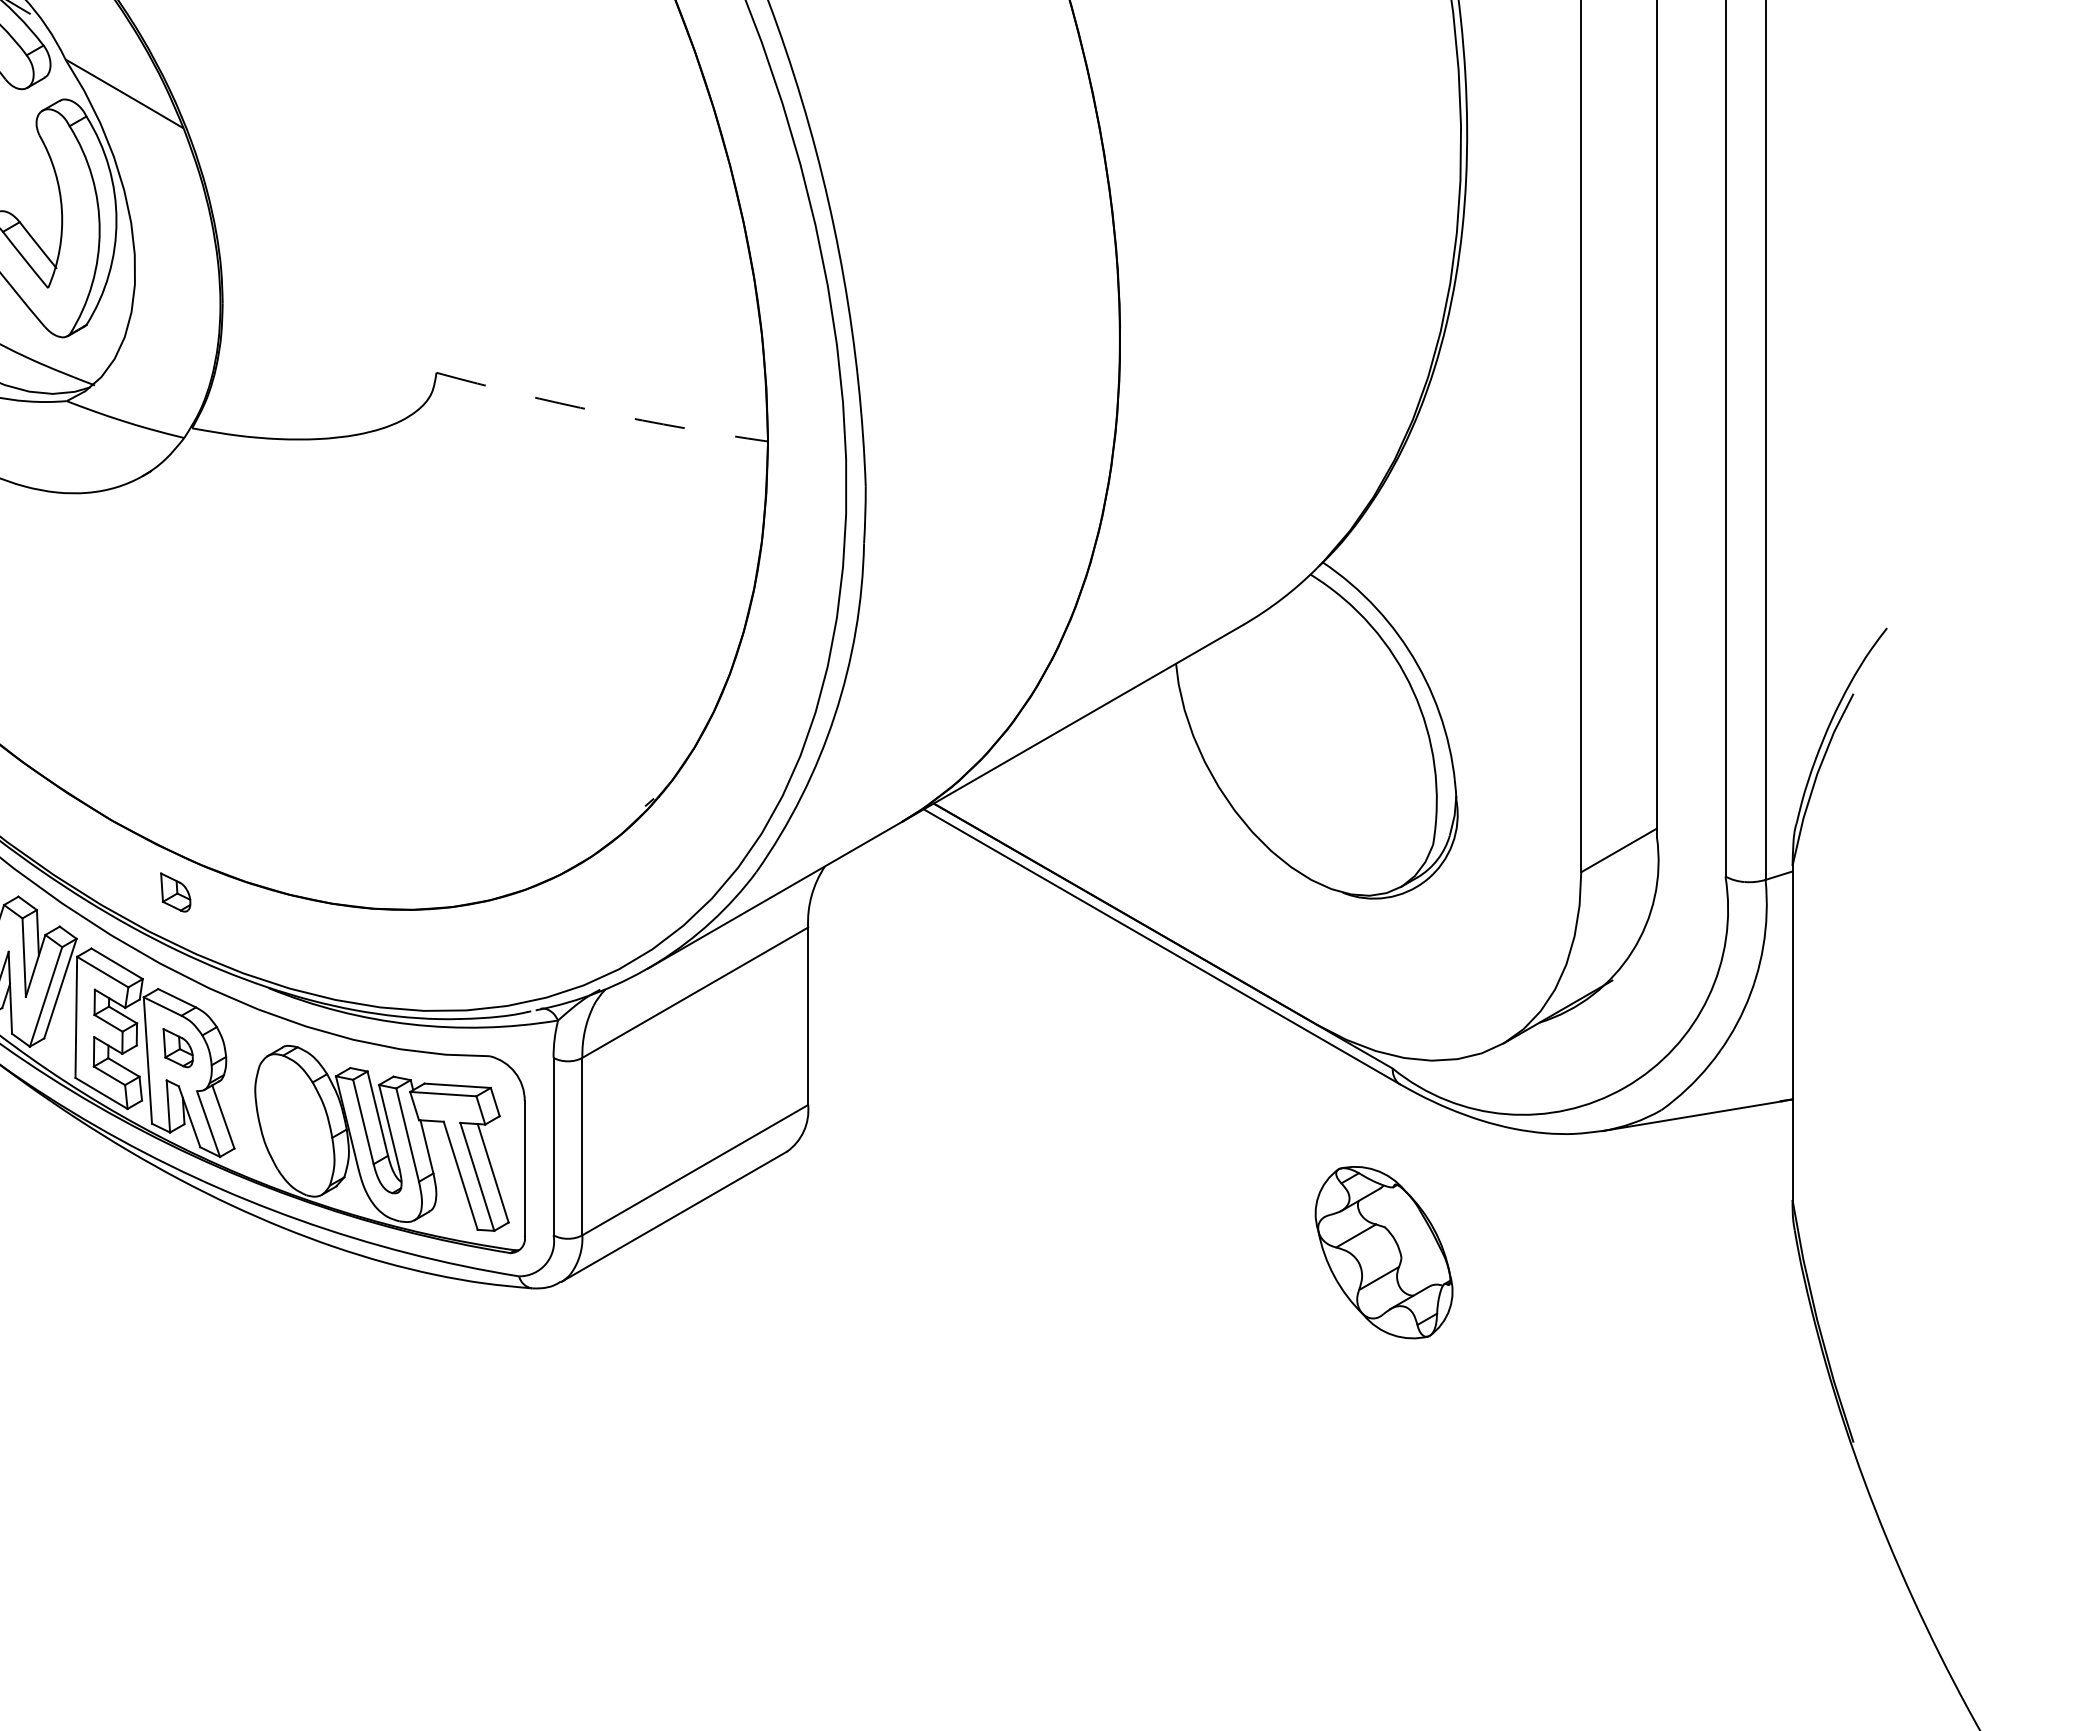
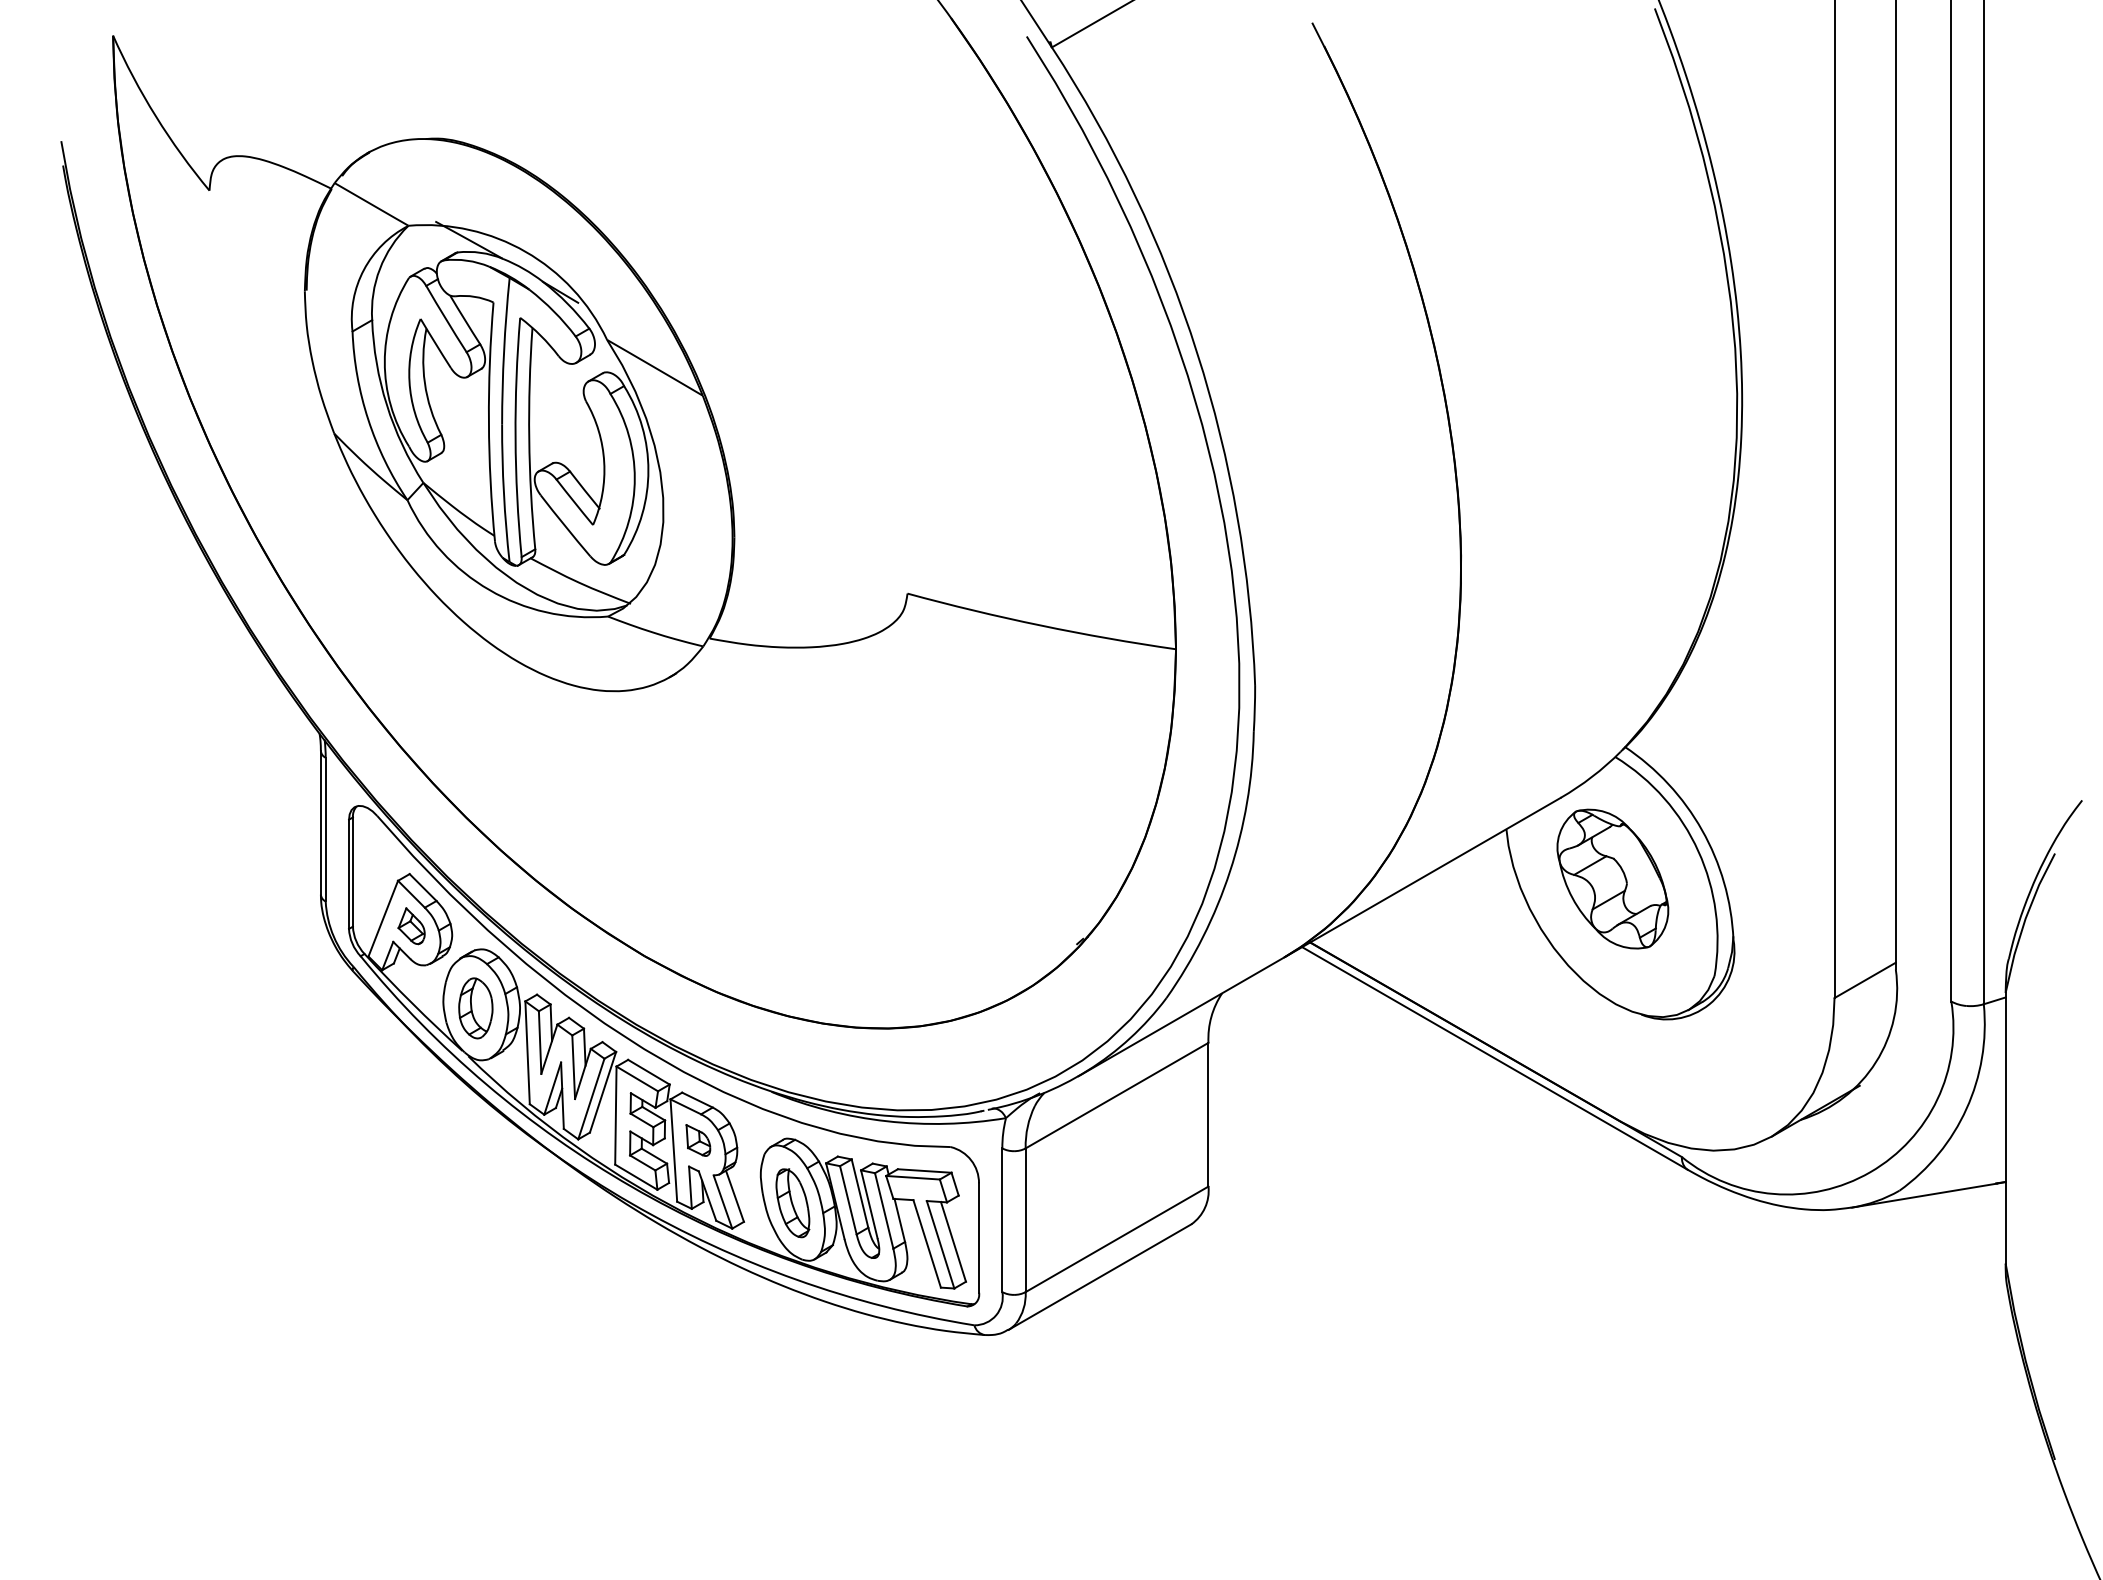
arc: (600, 412) -> (1040, 625), dashed -> solid
part: (175, 892) -> (696, 1014), removed
part: (294, 1125) -> (792, 1203), added
part: (1383, 1251) -> (1612, 878), moved

